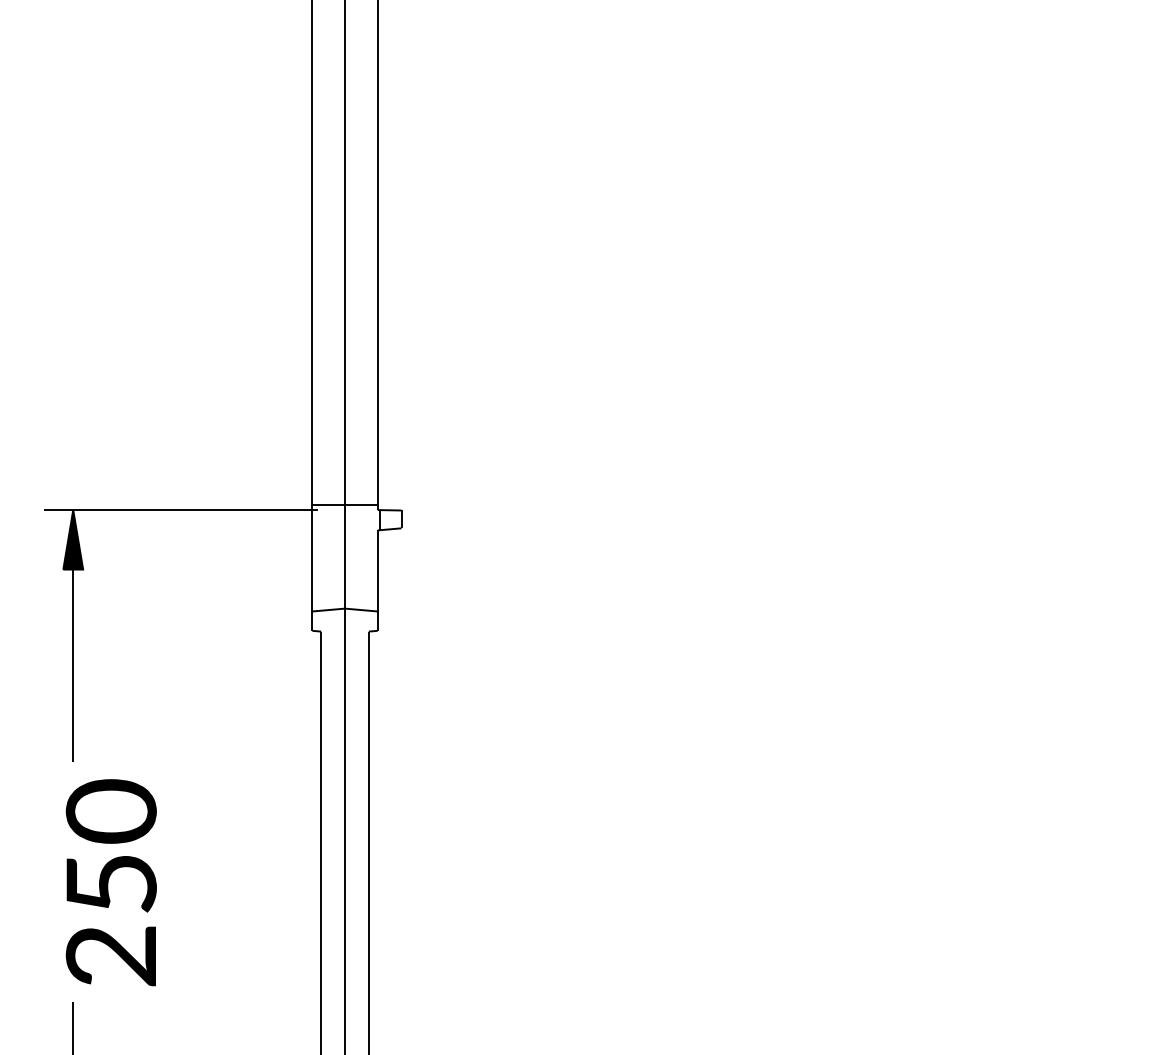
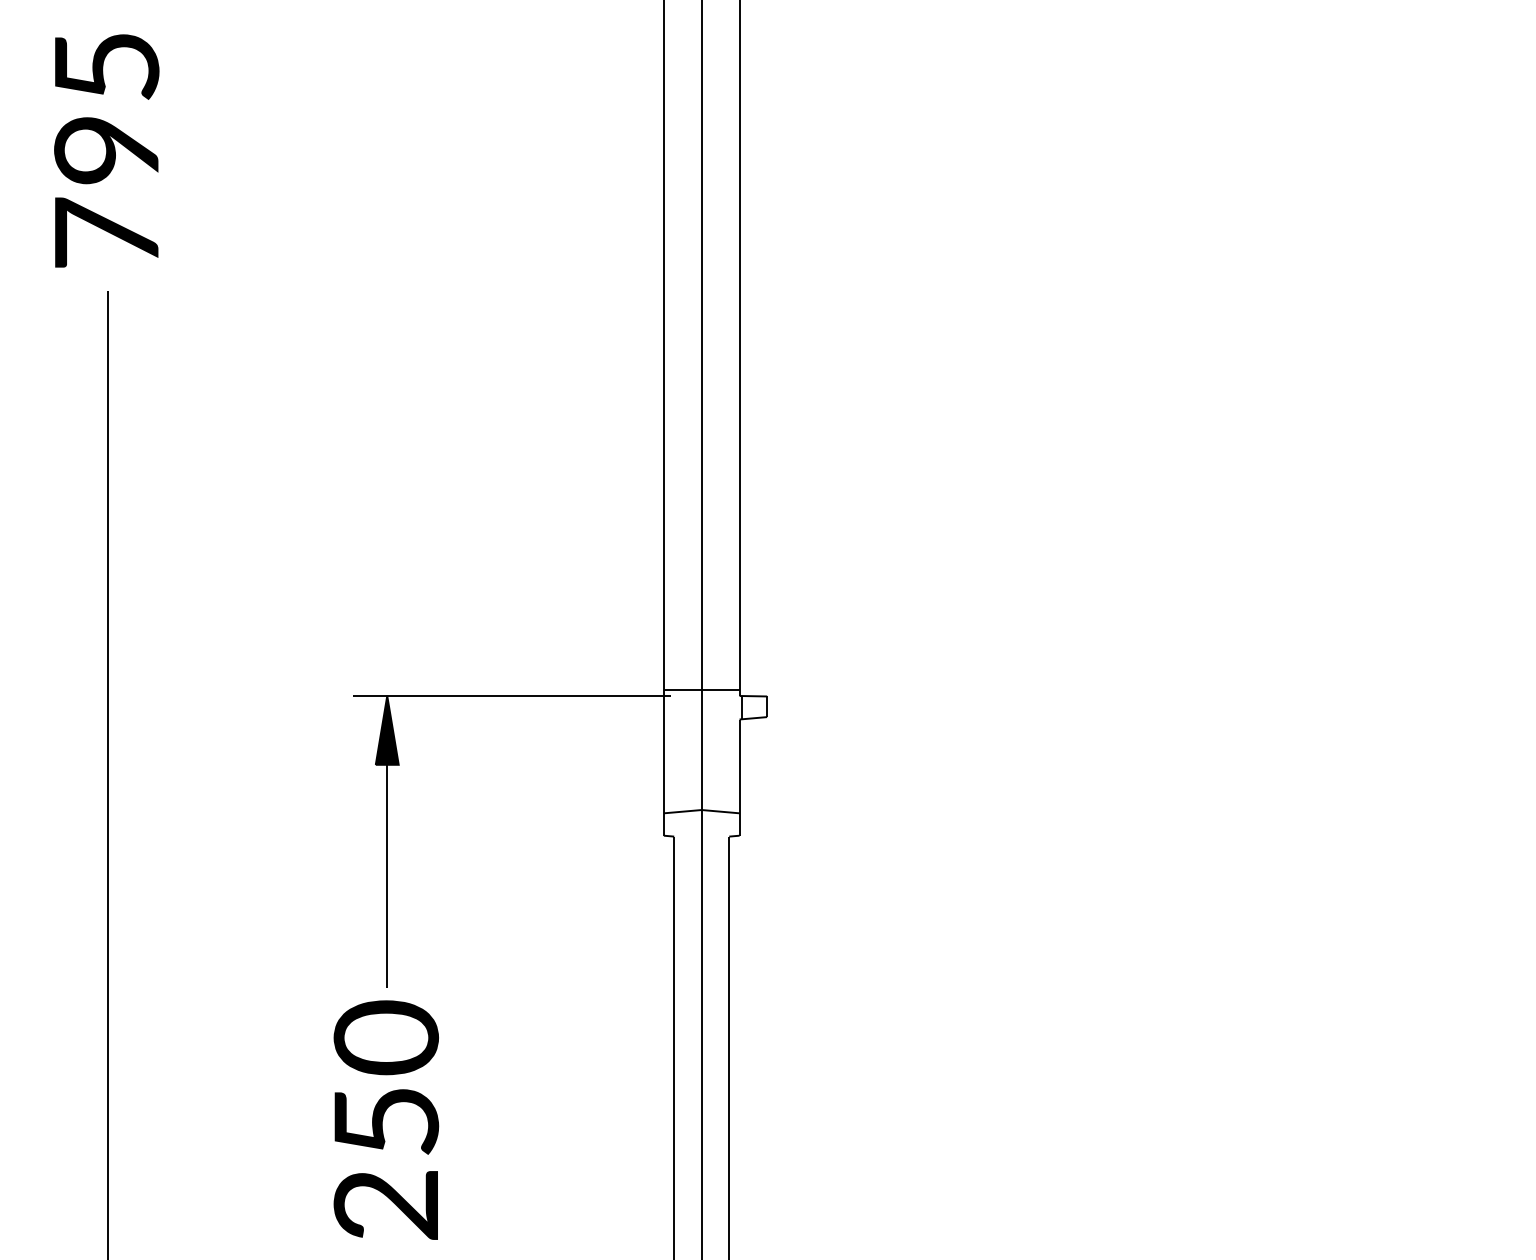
text: (111, 882) -> (386, 1119), moved

